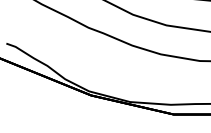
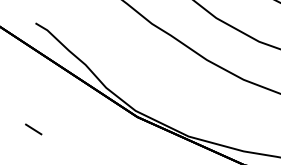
line: (19, 118) -> (33, 129), added

